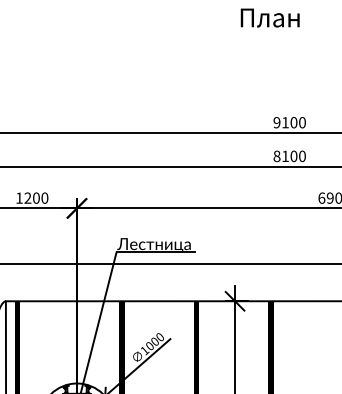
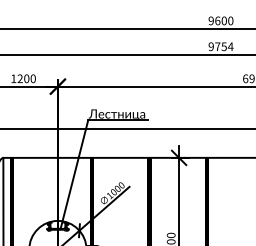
text: (285, 122) -> (217, 20), 9100 -> 9600
text: (289, 156) -> (220, 46), 8100 -> 9754

